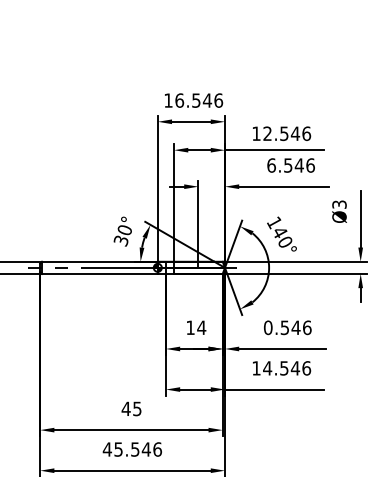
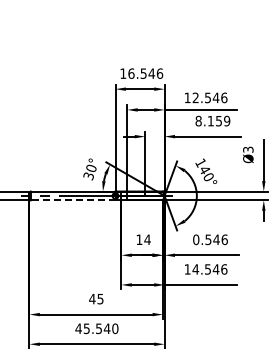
text: (290, 164) -> (212, 120), 6.546 -> 8.159
line: (99, 274) -> (72, 200), solid -> dashed
text: (157, 449) -> (115, 328), 45.546 -> 45.540

